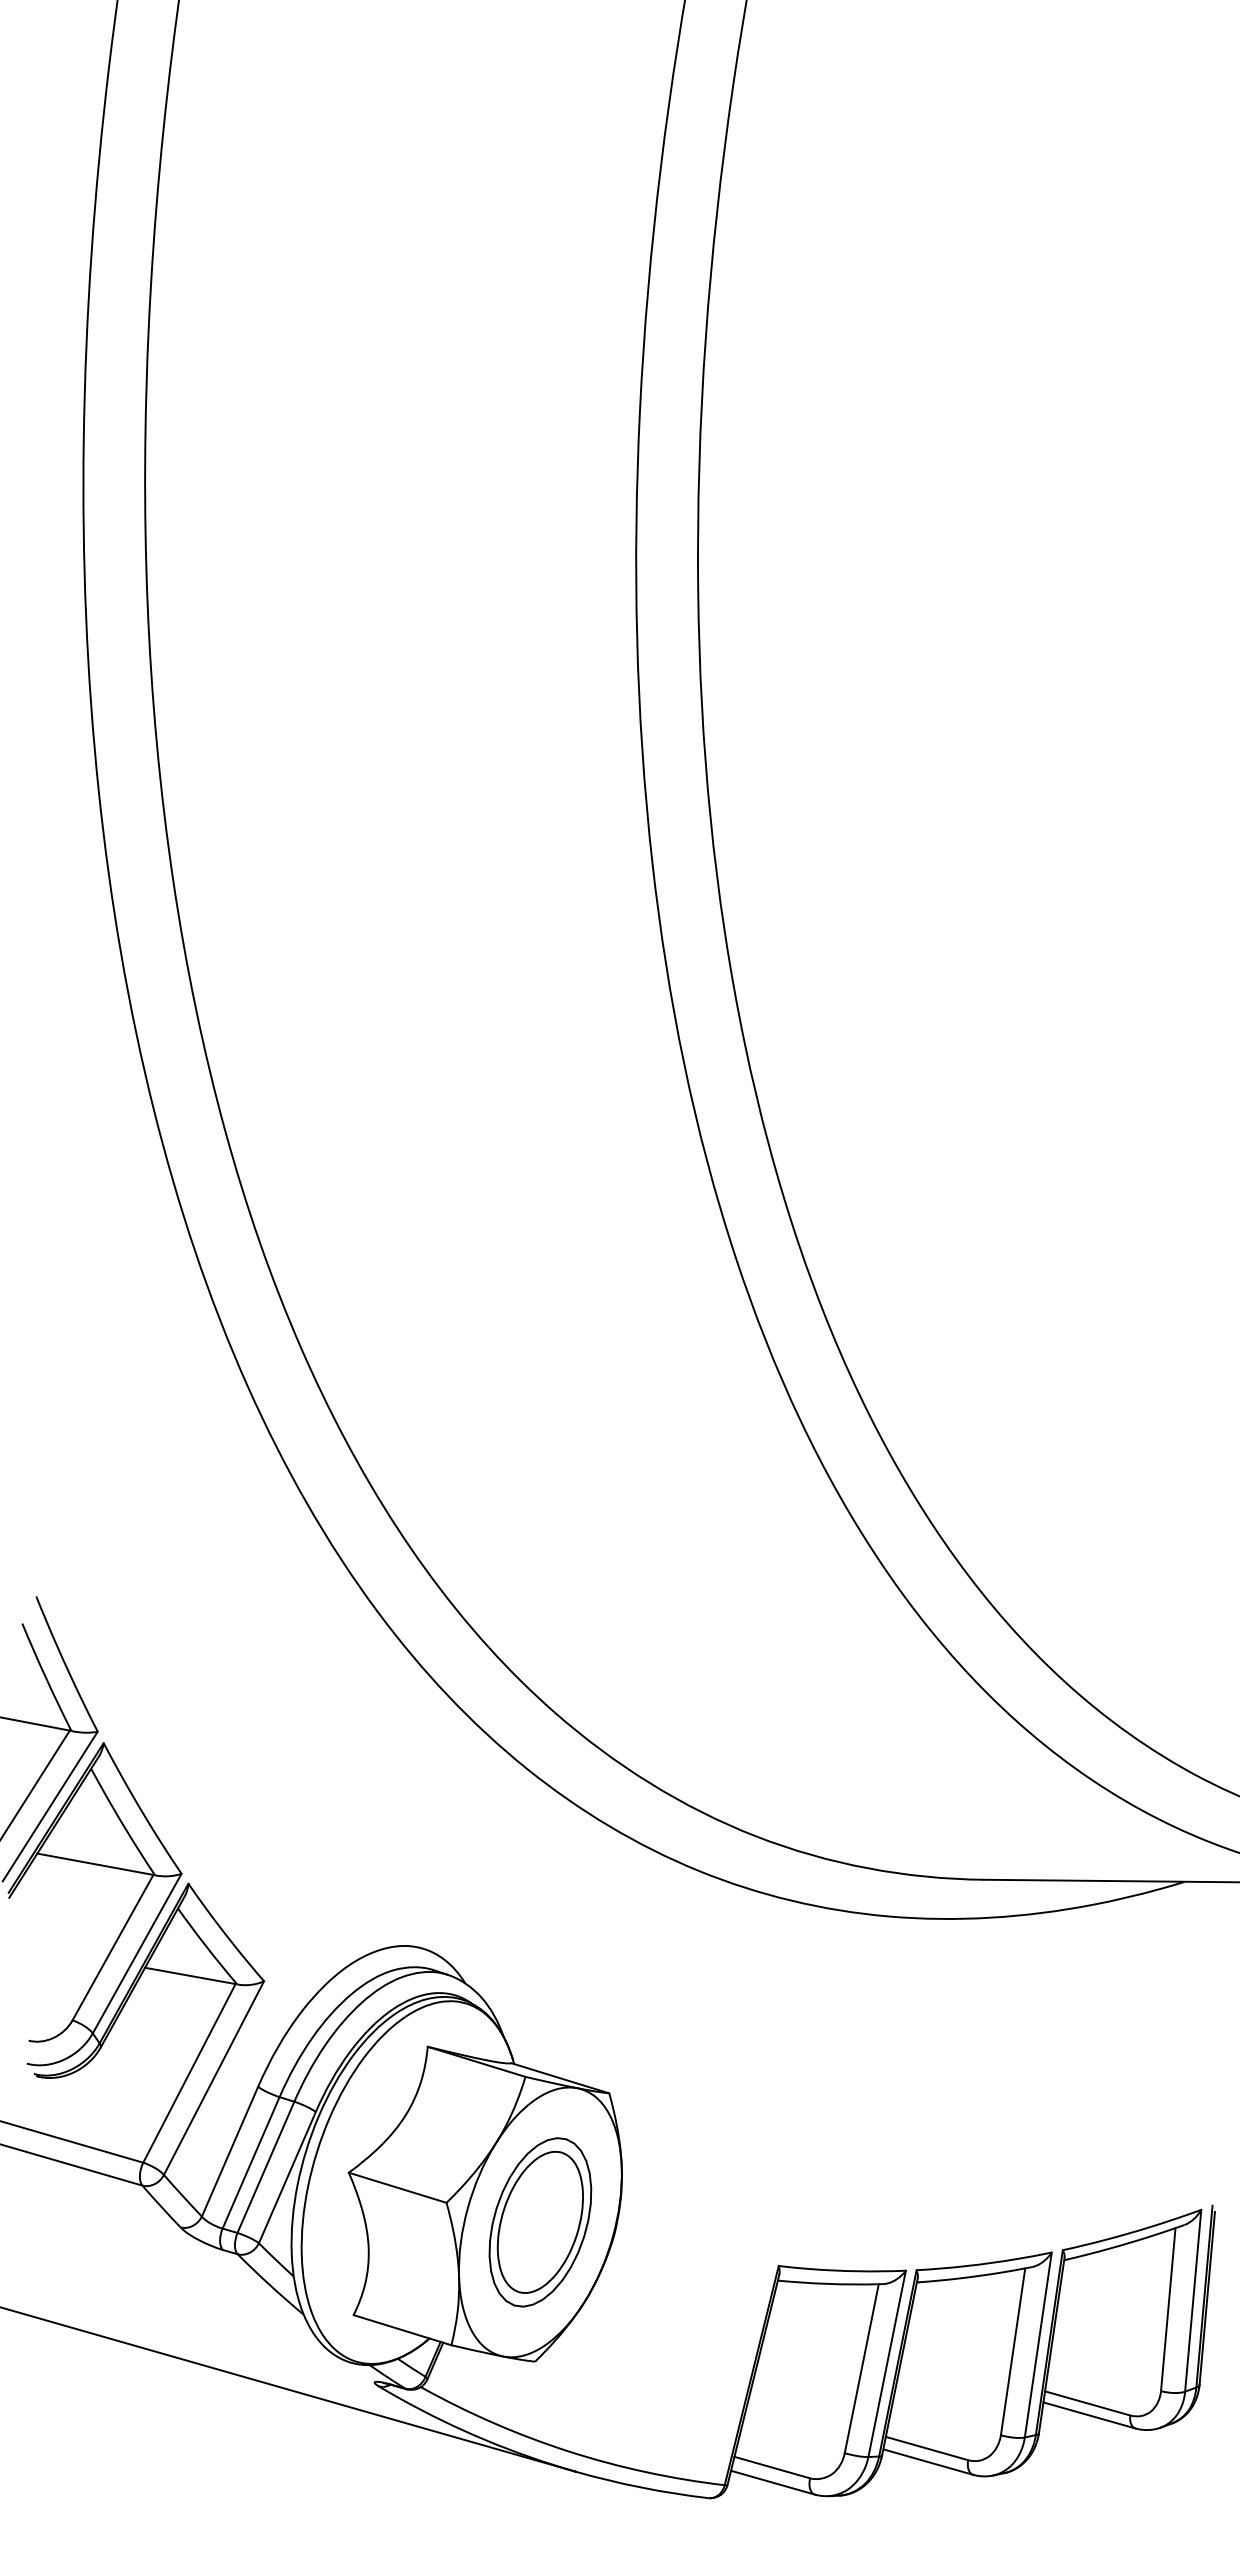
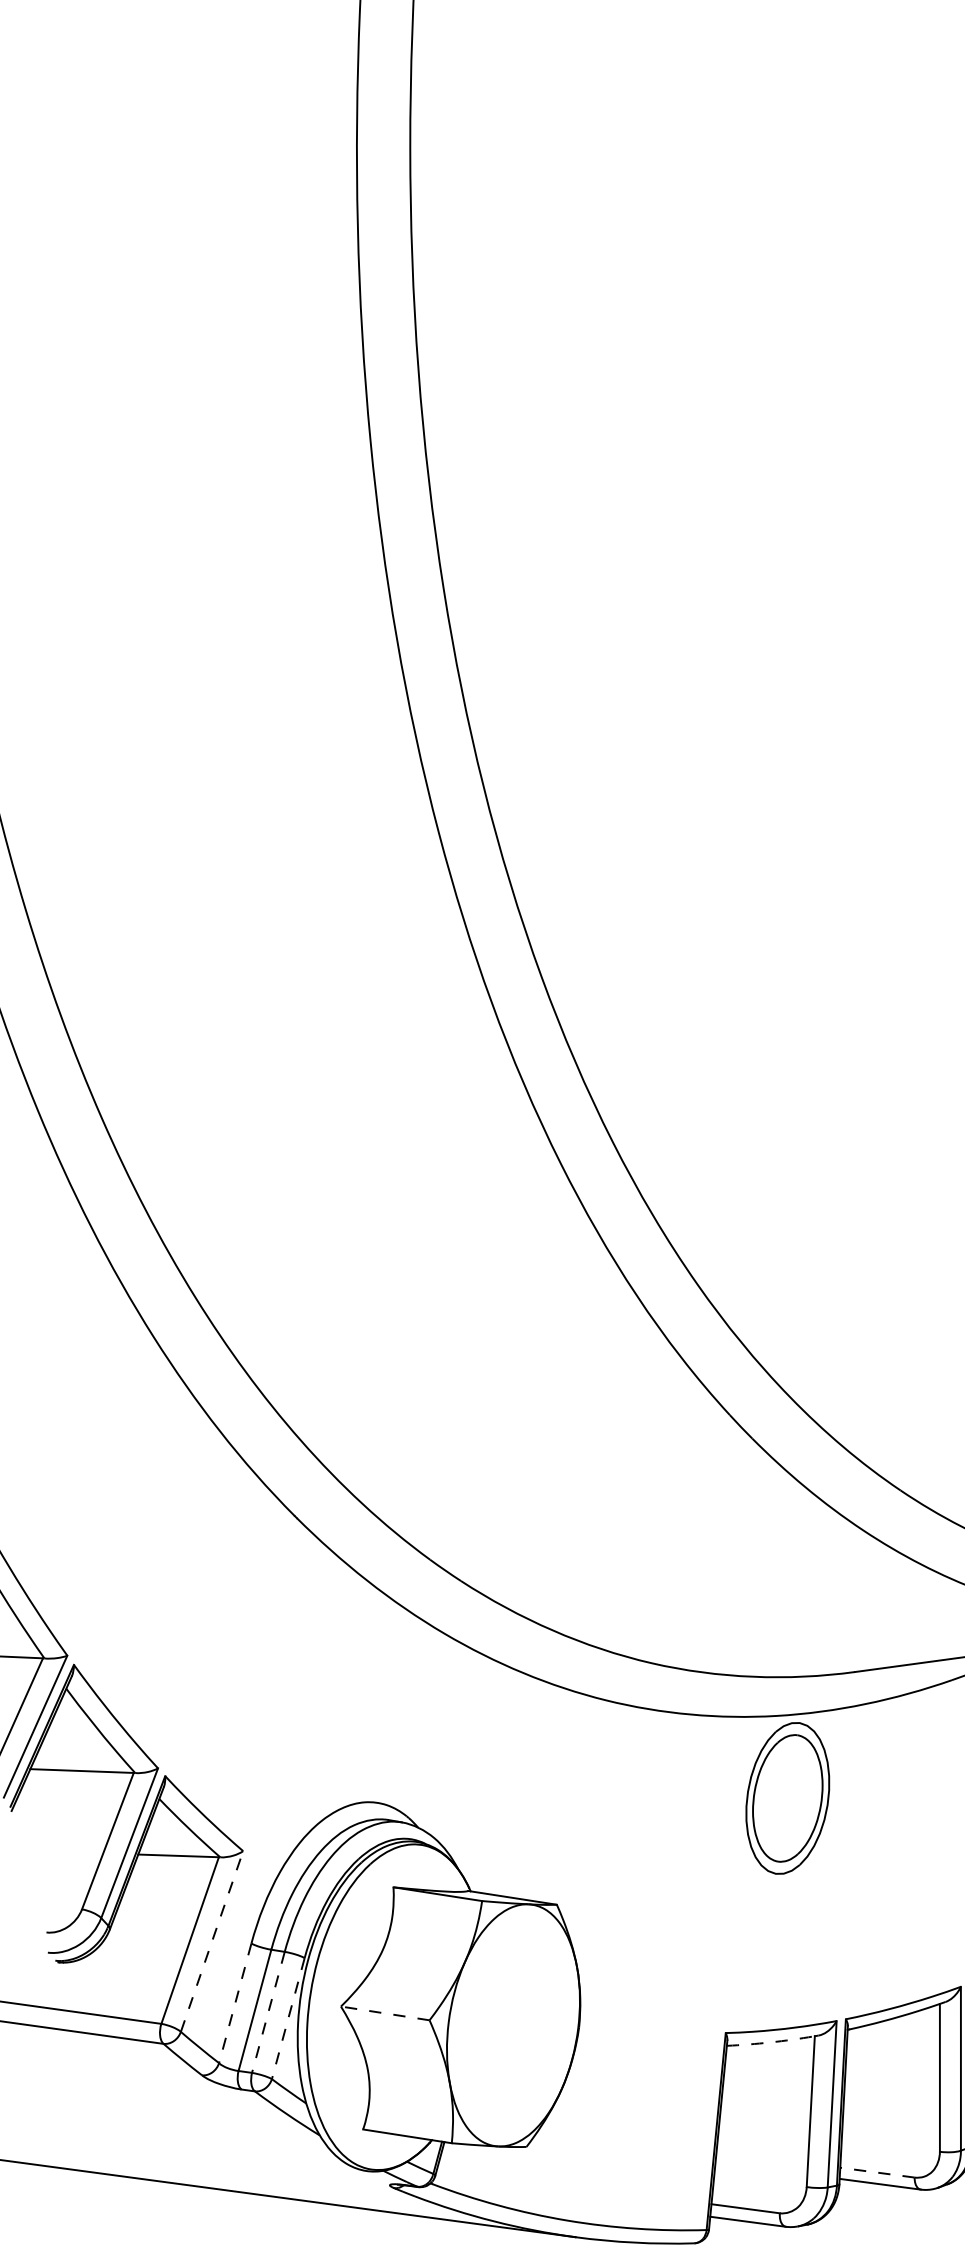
line: (214, 2077) -> (212, 1940), solid -> dashed
line: (230, 2151) -> (235, 2003), solid -> dashed
line: (265, 2167) -> (268, 2012), solid -> dashed
line: (287, 2178) -> (288, 2019), solid -> dashed
line: (397, 2187) -> (385, 2013), solid -> dashed
part: (540, 2222) -> (787, 1798), moved
arc: (827, 2283) -> (770, 2042), solid -> dashed
line: (926, 2448) -> (877, 2172), solid -> dashed

